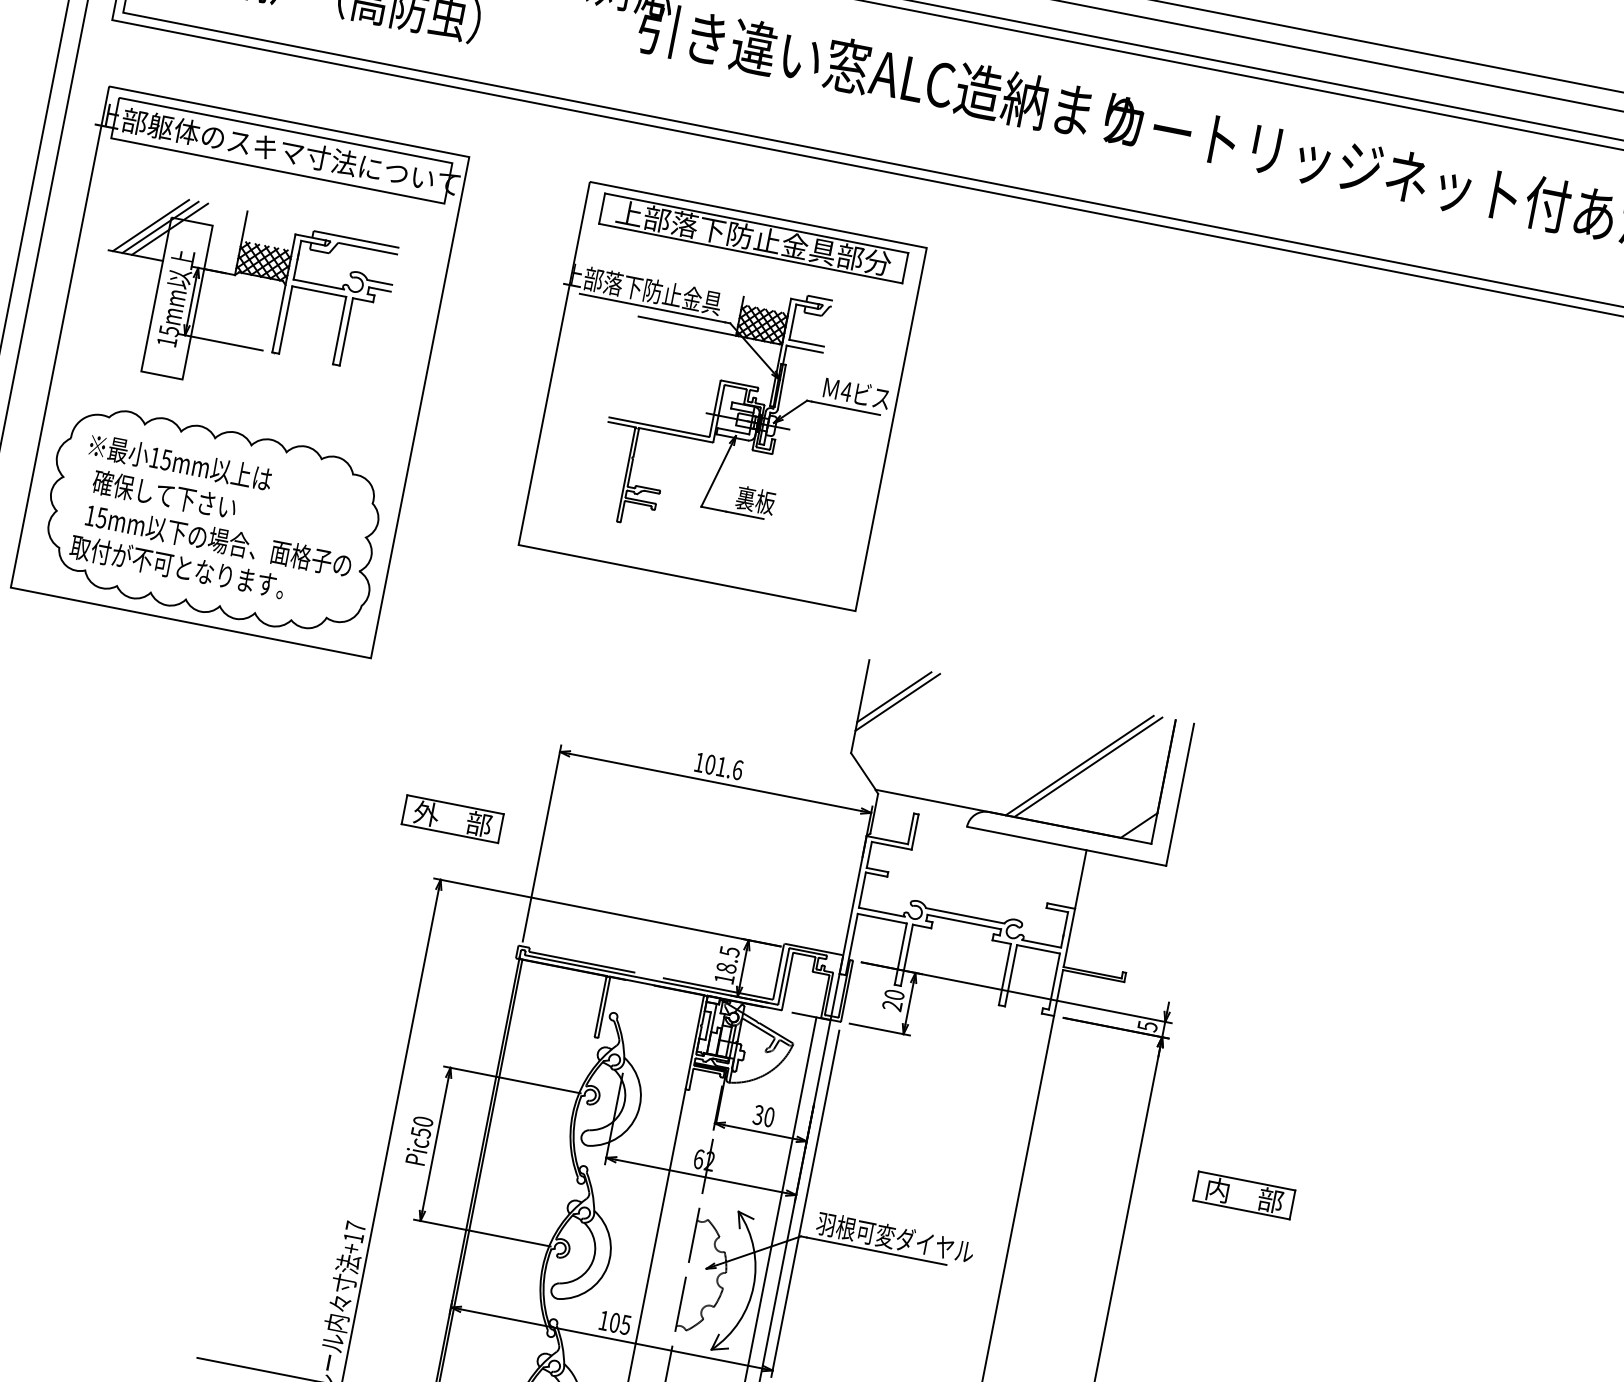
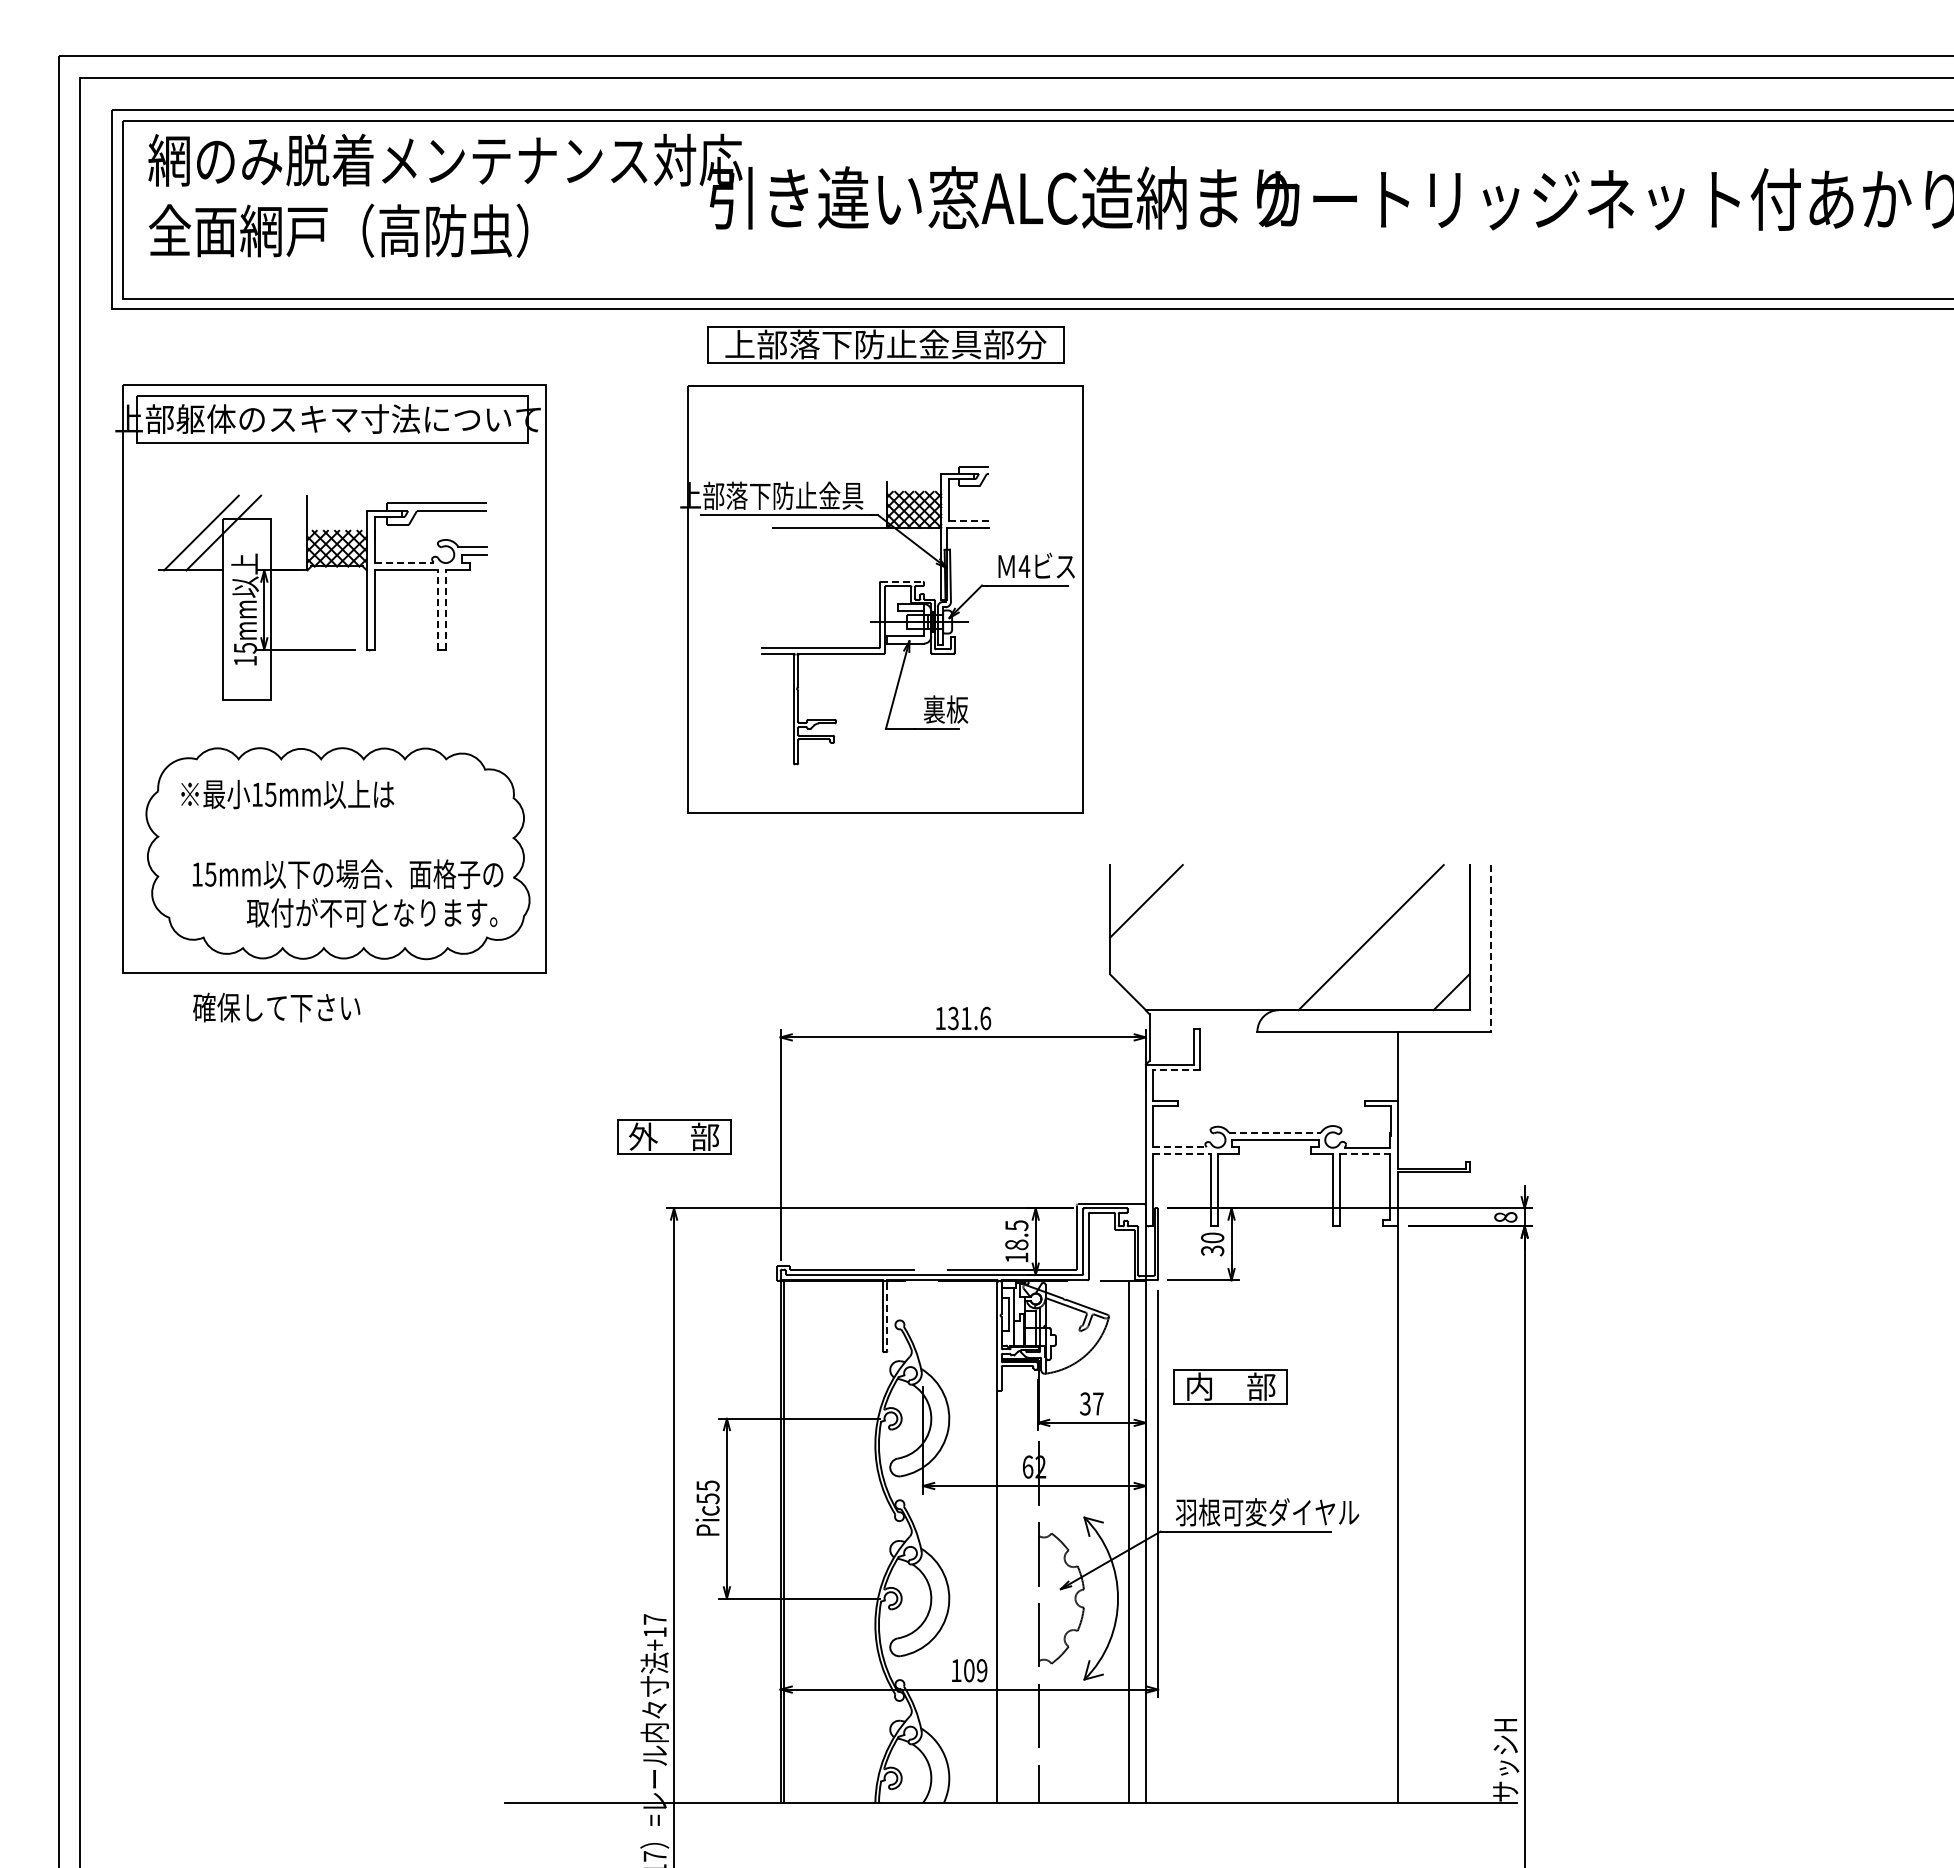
line: (160, 226) -> (212, 532), removed
part: (753, 238) -> (885, 344), moved
line: (319, 284) -> (404, 562), solid -> dashed
line: (339, 330) -> (437, 609), solid -> dashed
line: (346, 331) -> (445, 609), solid -> dashed
line: (807, 343) -> (969, 520), solid -> dashed
line: (740, 383) -> (902, 581), solid -> dashed
text: (164, 494) -> (276, 1007), moved
text: (177, 566) -> (371, 912), moved
line: (896, 702) -> (1150, 906), removed
text: (710, 764) -> (953, 1018), 101.6 -> 131.6
line: (1087, 767) -> (1380, 937), removed
line: (1180, 795) -> (1491, 948), solid -> dashed
line: (891, 845) -> (1176, 1069), solid -> dashed
line: (882, 912) -> (1180, 1147), solid -> dashed
line: (965, 915) -> (1275, 1132), solid -> dashed
line: (881, 918) -> (1181, 1154), solid -> dashed
line: (1038, 949) -> (1365, 1154), solid -> dashed
text: (892, 1005) -> (1212, 1250), 20 -> 30
line: (604, 1008) -> (887, 1317), solid -> dashed
text: (1147, 1026) -> (1505, 1217), 5 -> 8
text: (769, 1116) -> (1098, 1403), 30 -> 37
text: (422, 1121) -> (707, 1485), Pic50 -> Pic55
part: (1244, 1194) -> (1230, 1386), moved
text: (625, 1324) -> (981, 1670), 105 -> 109

